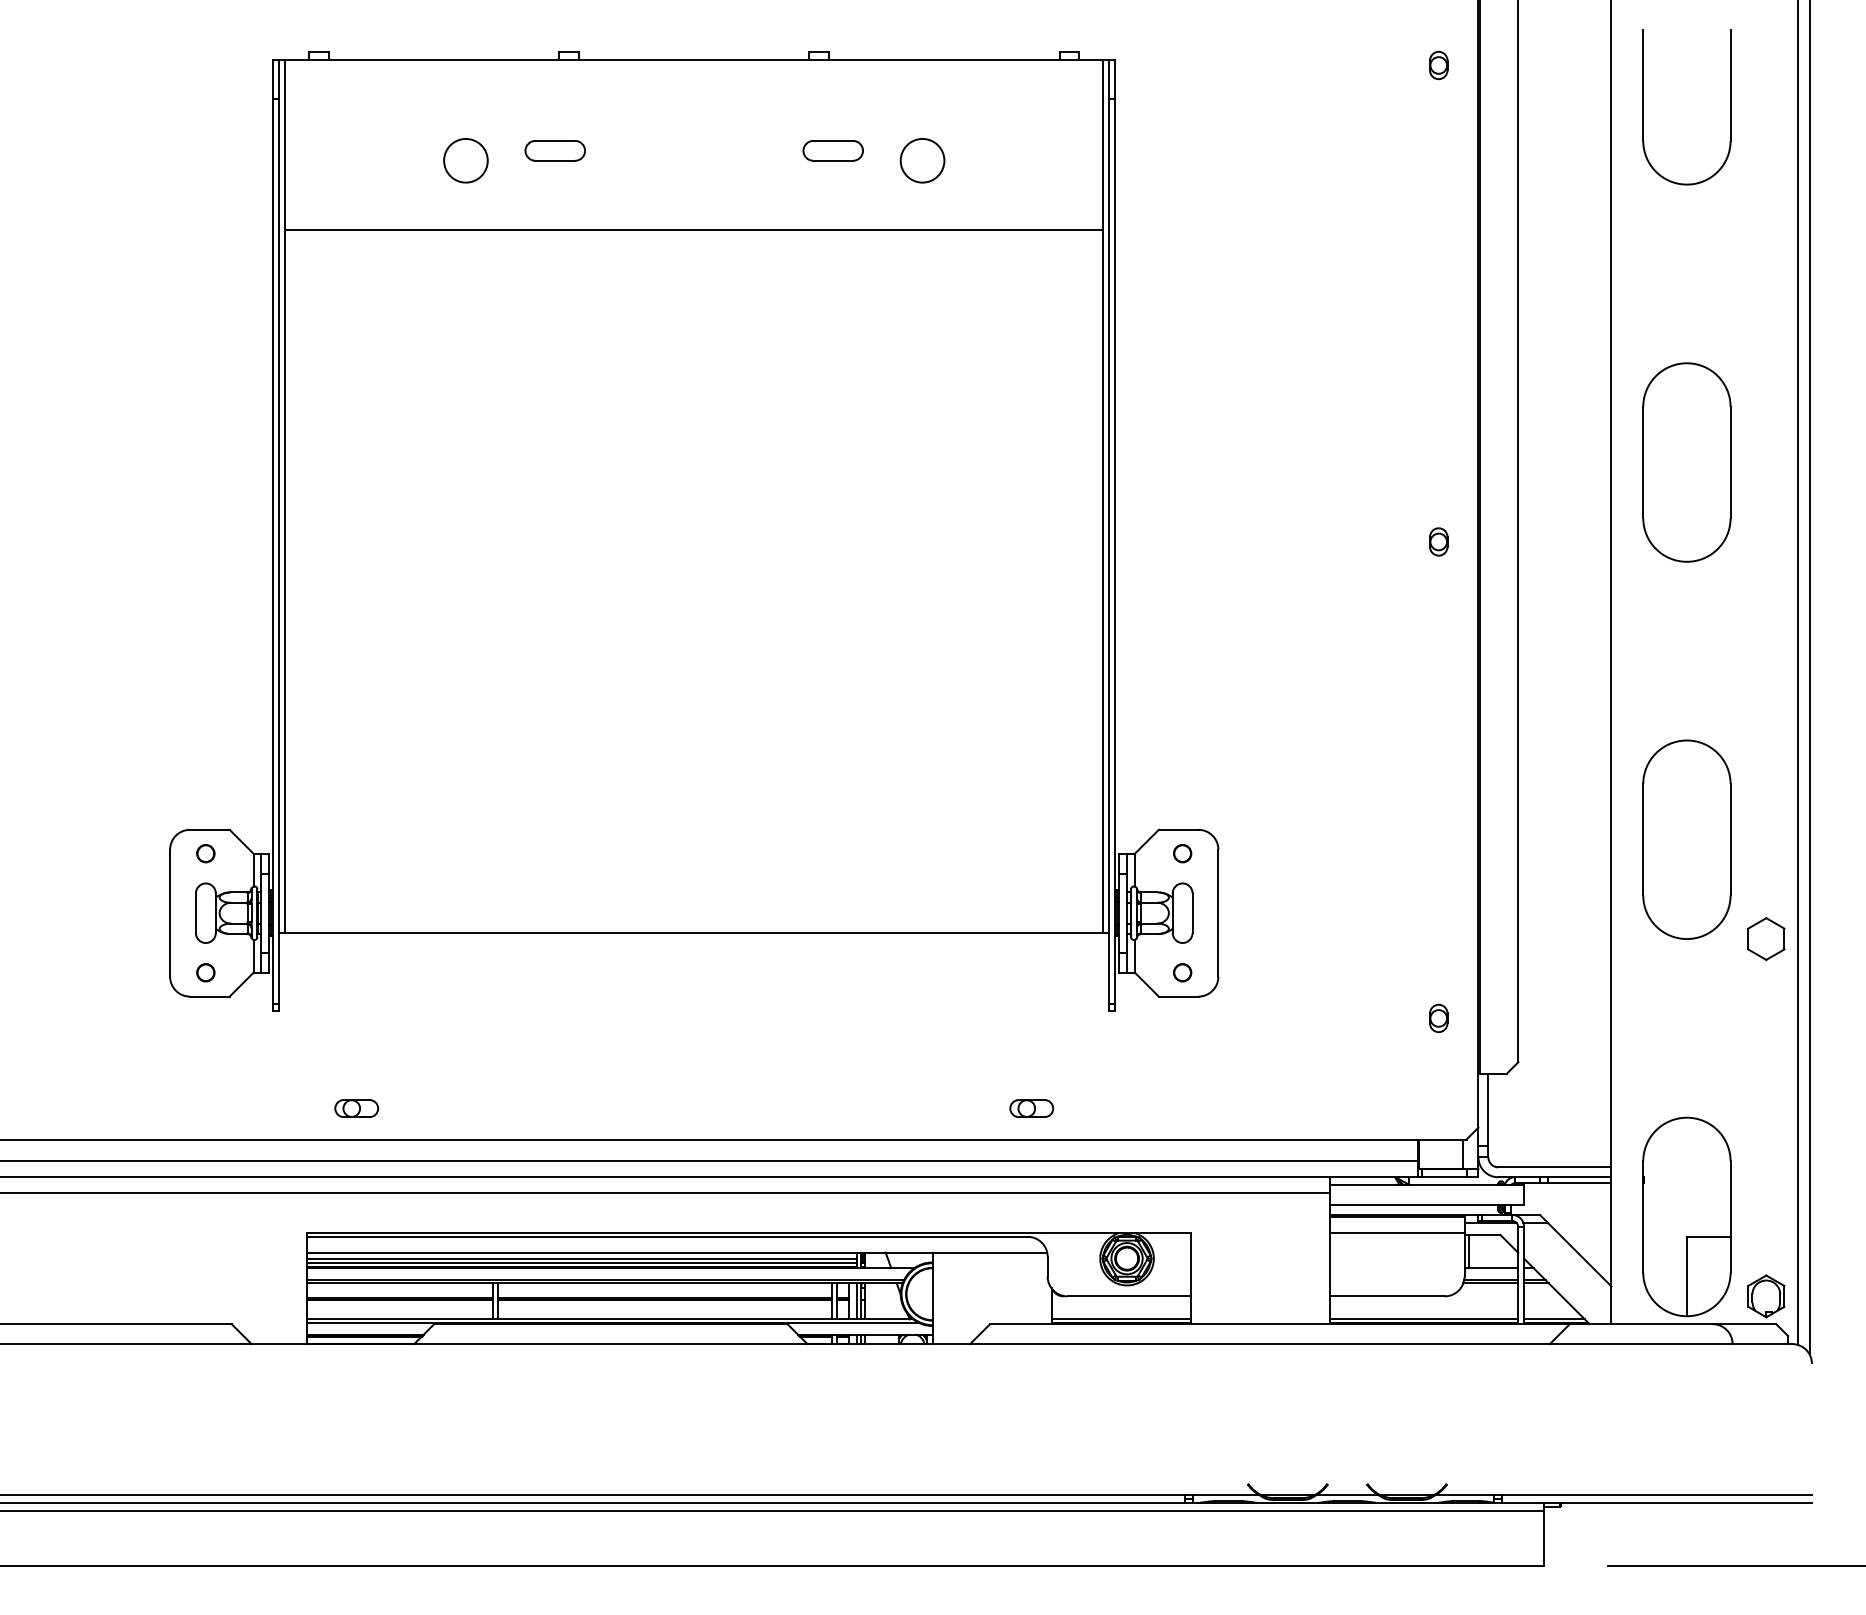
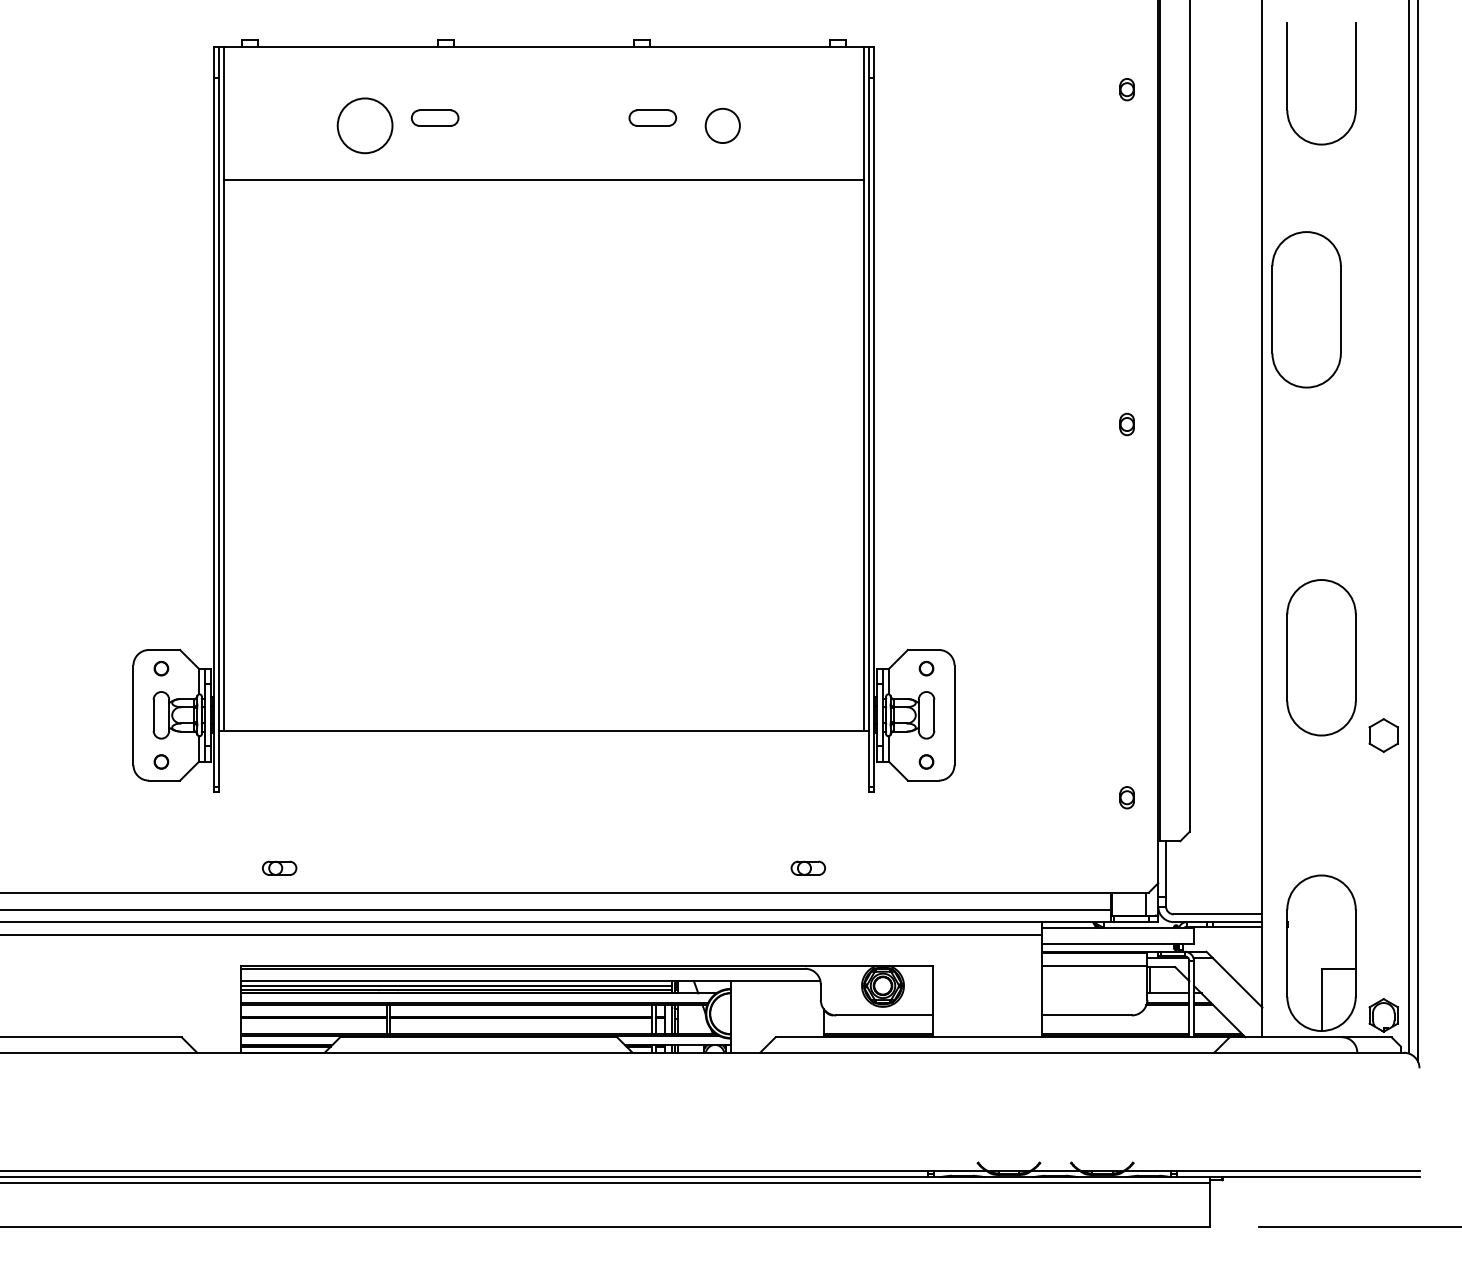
part: (1438, 65) -> (1126, 89), moved
circle: (465, 160) -> (364, 125), size x1.6
part: (1686, 462) -> (1306, 309), moved

